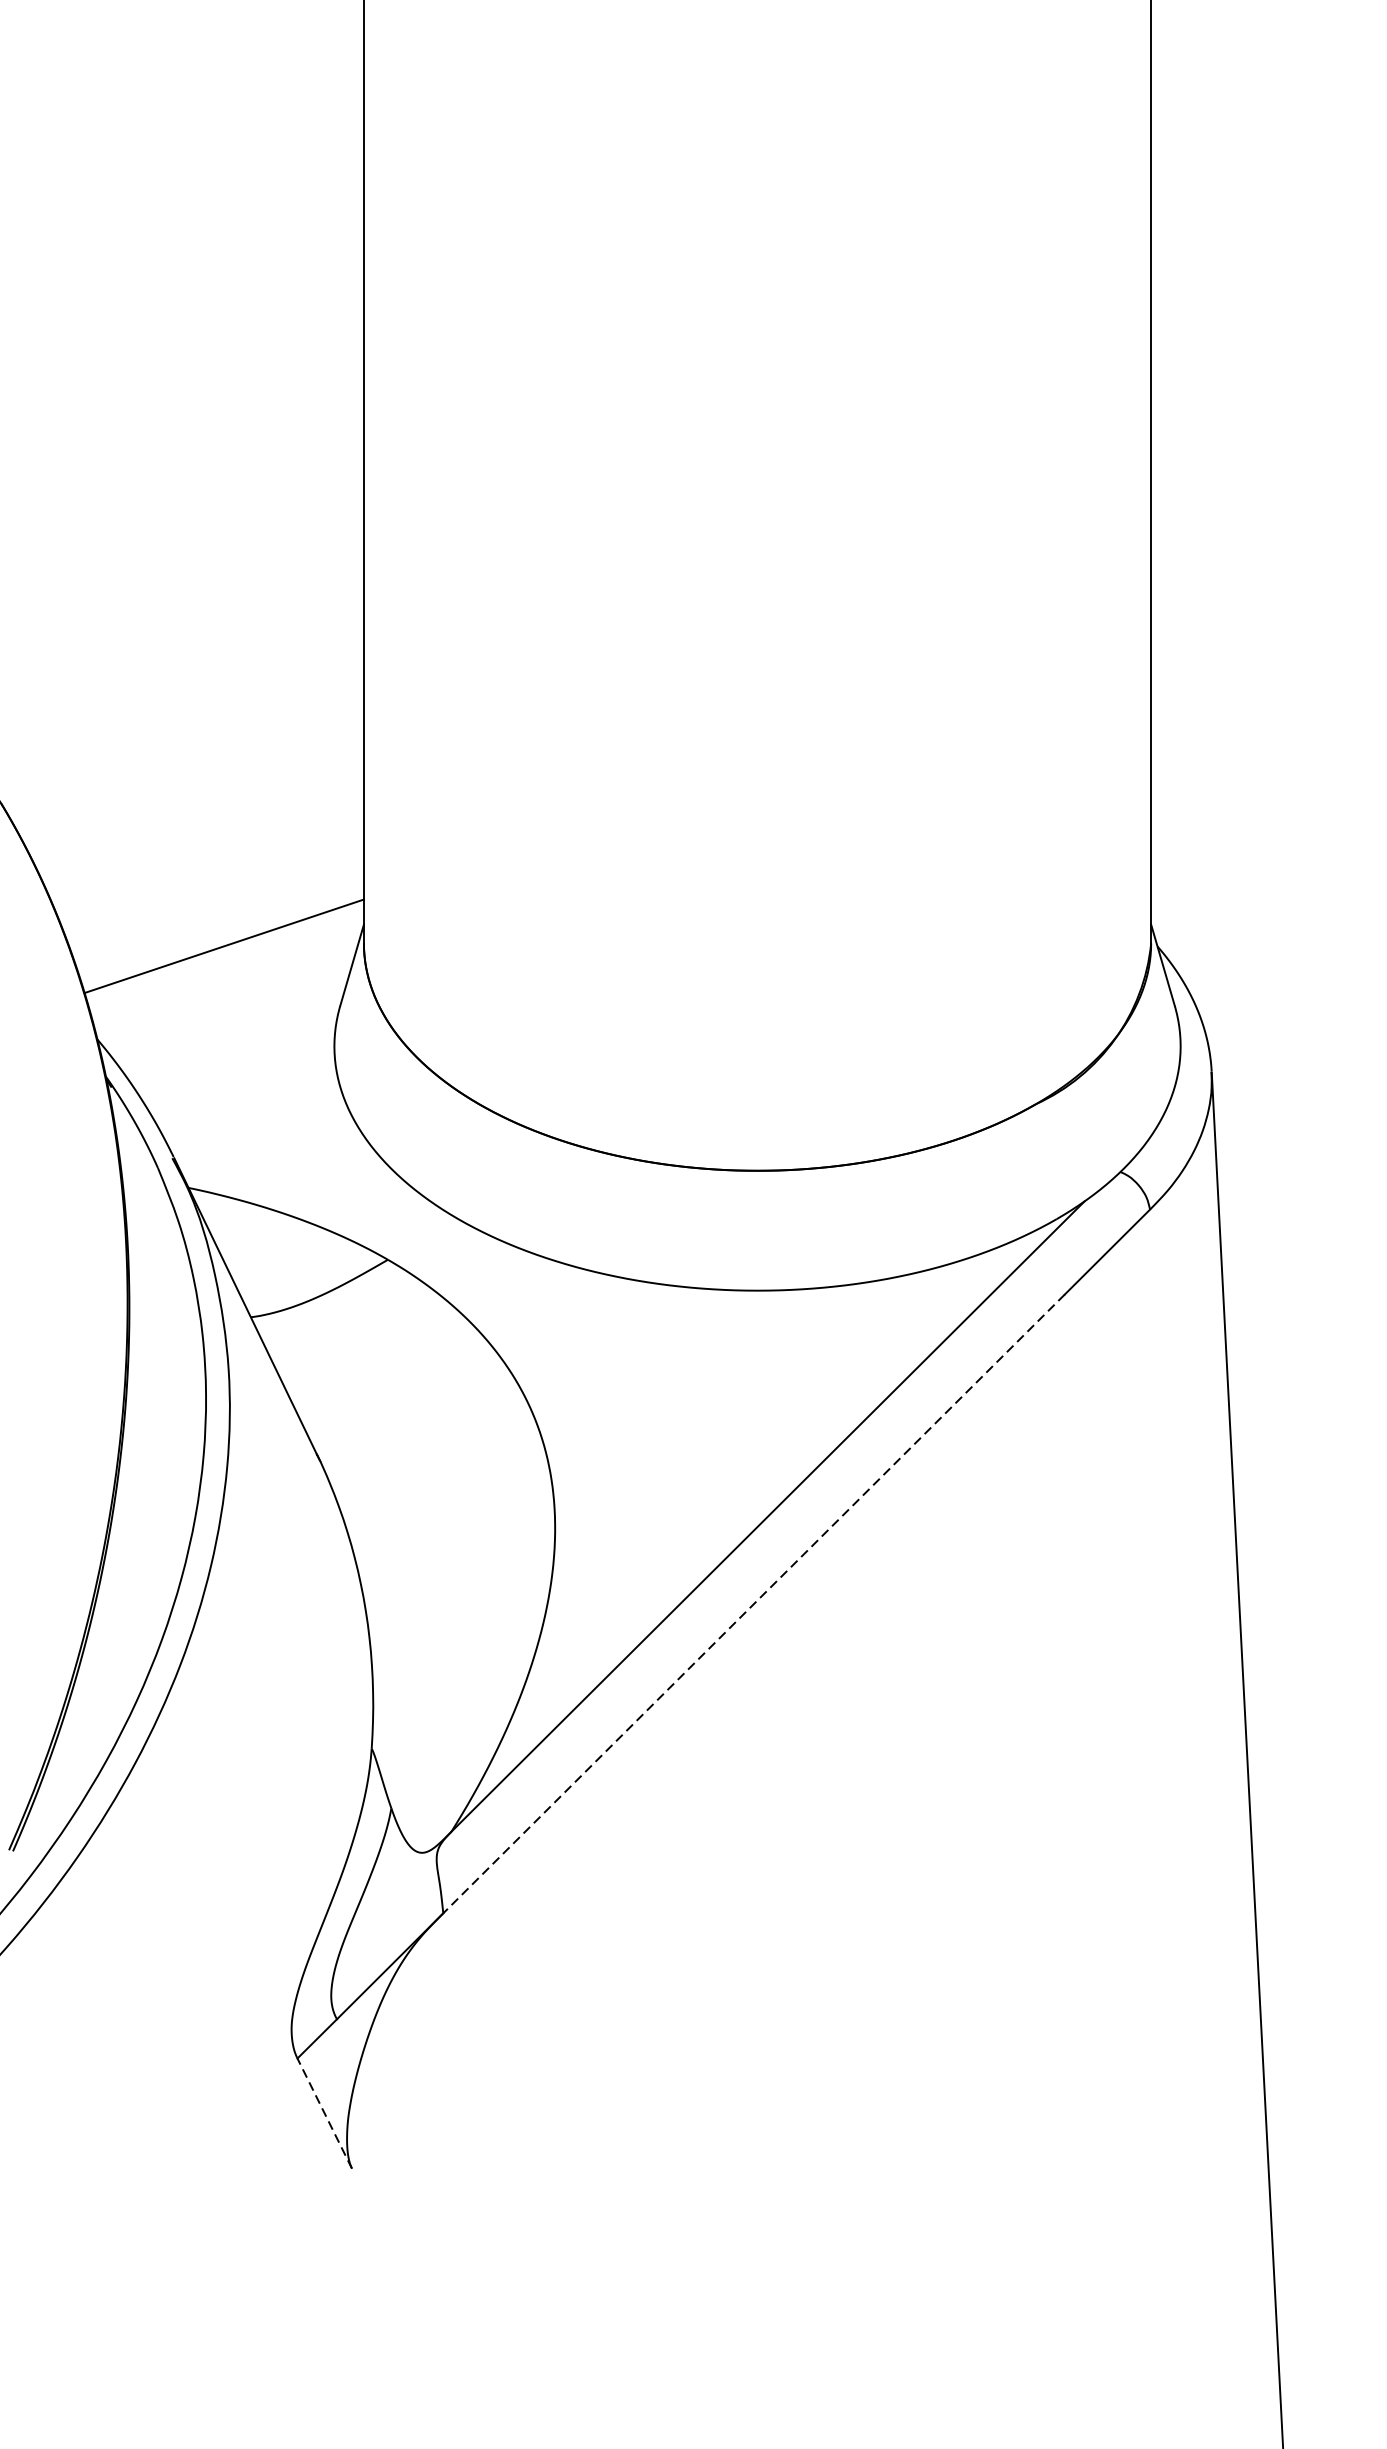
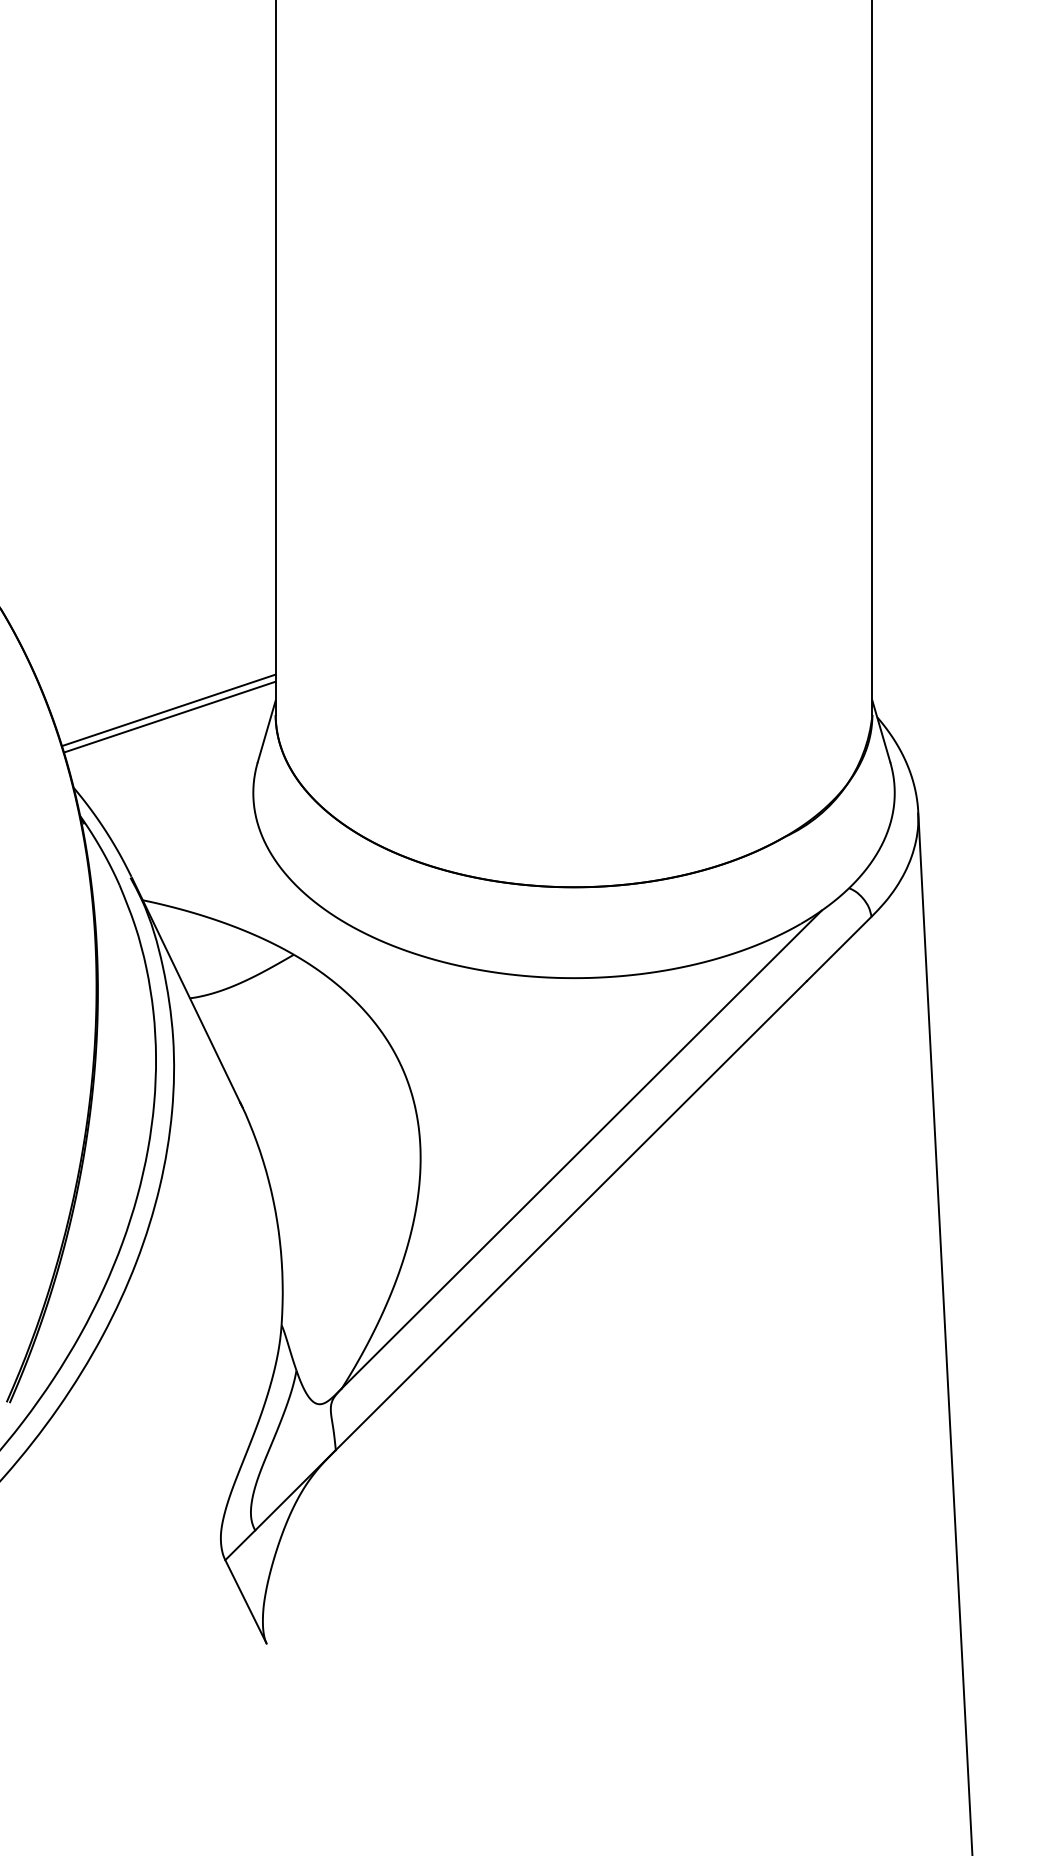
line: (222, 937) -> (168, 710), added
line: (754, 1603) -> (571, 1215), dashed -> solid
line: (324, 2113) -> (245, 1601), dashed -> solid

